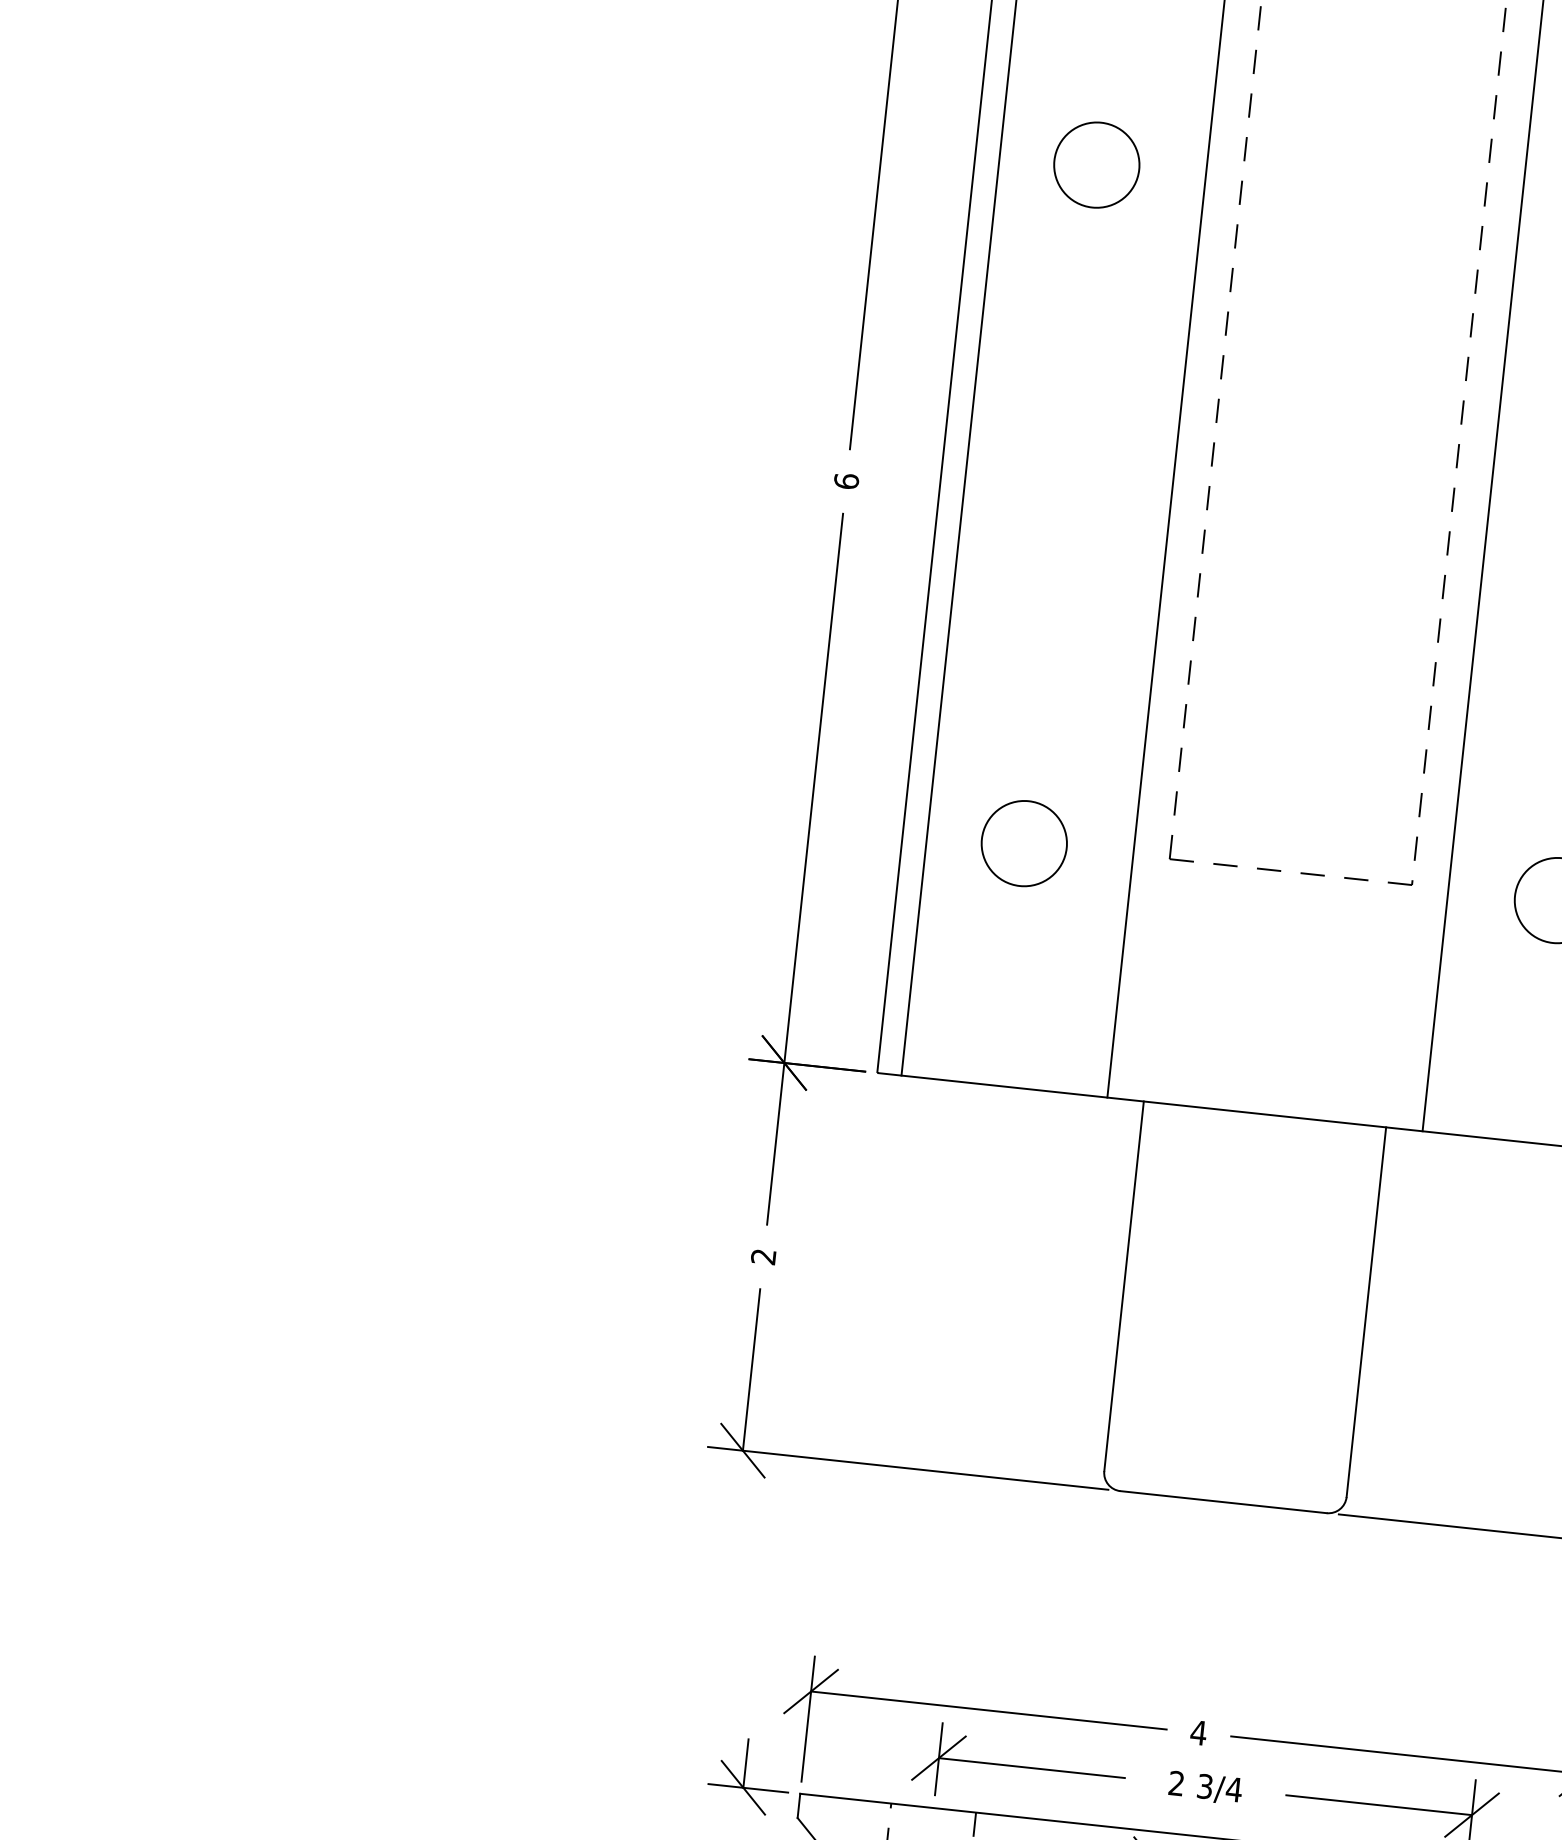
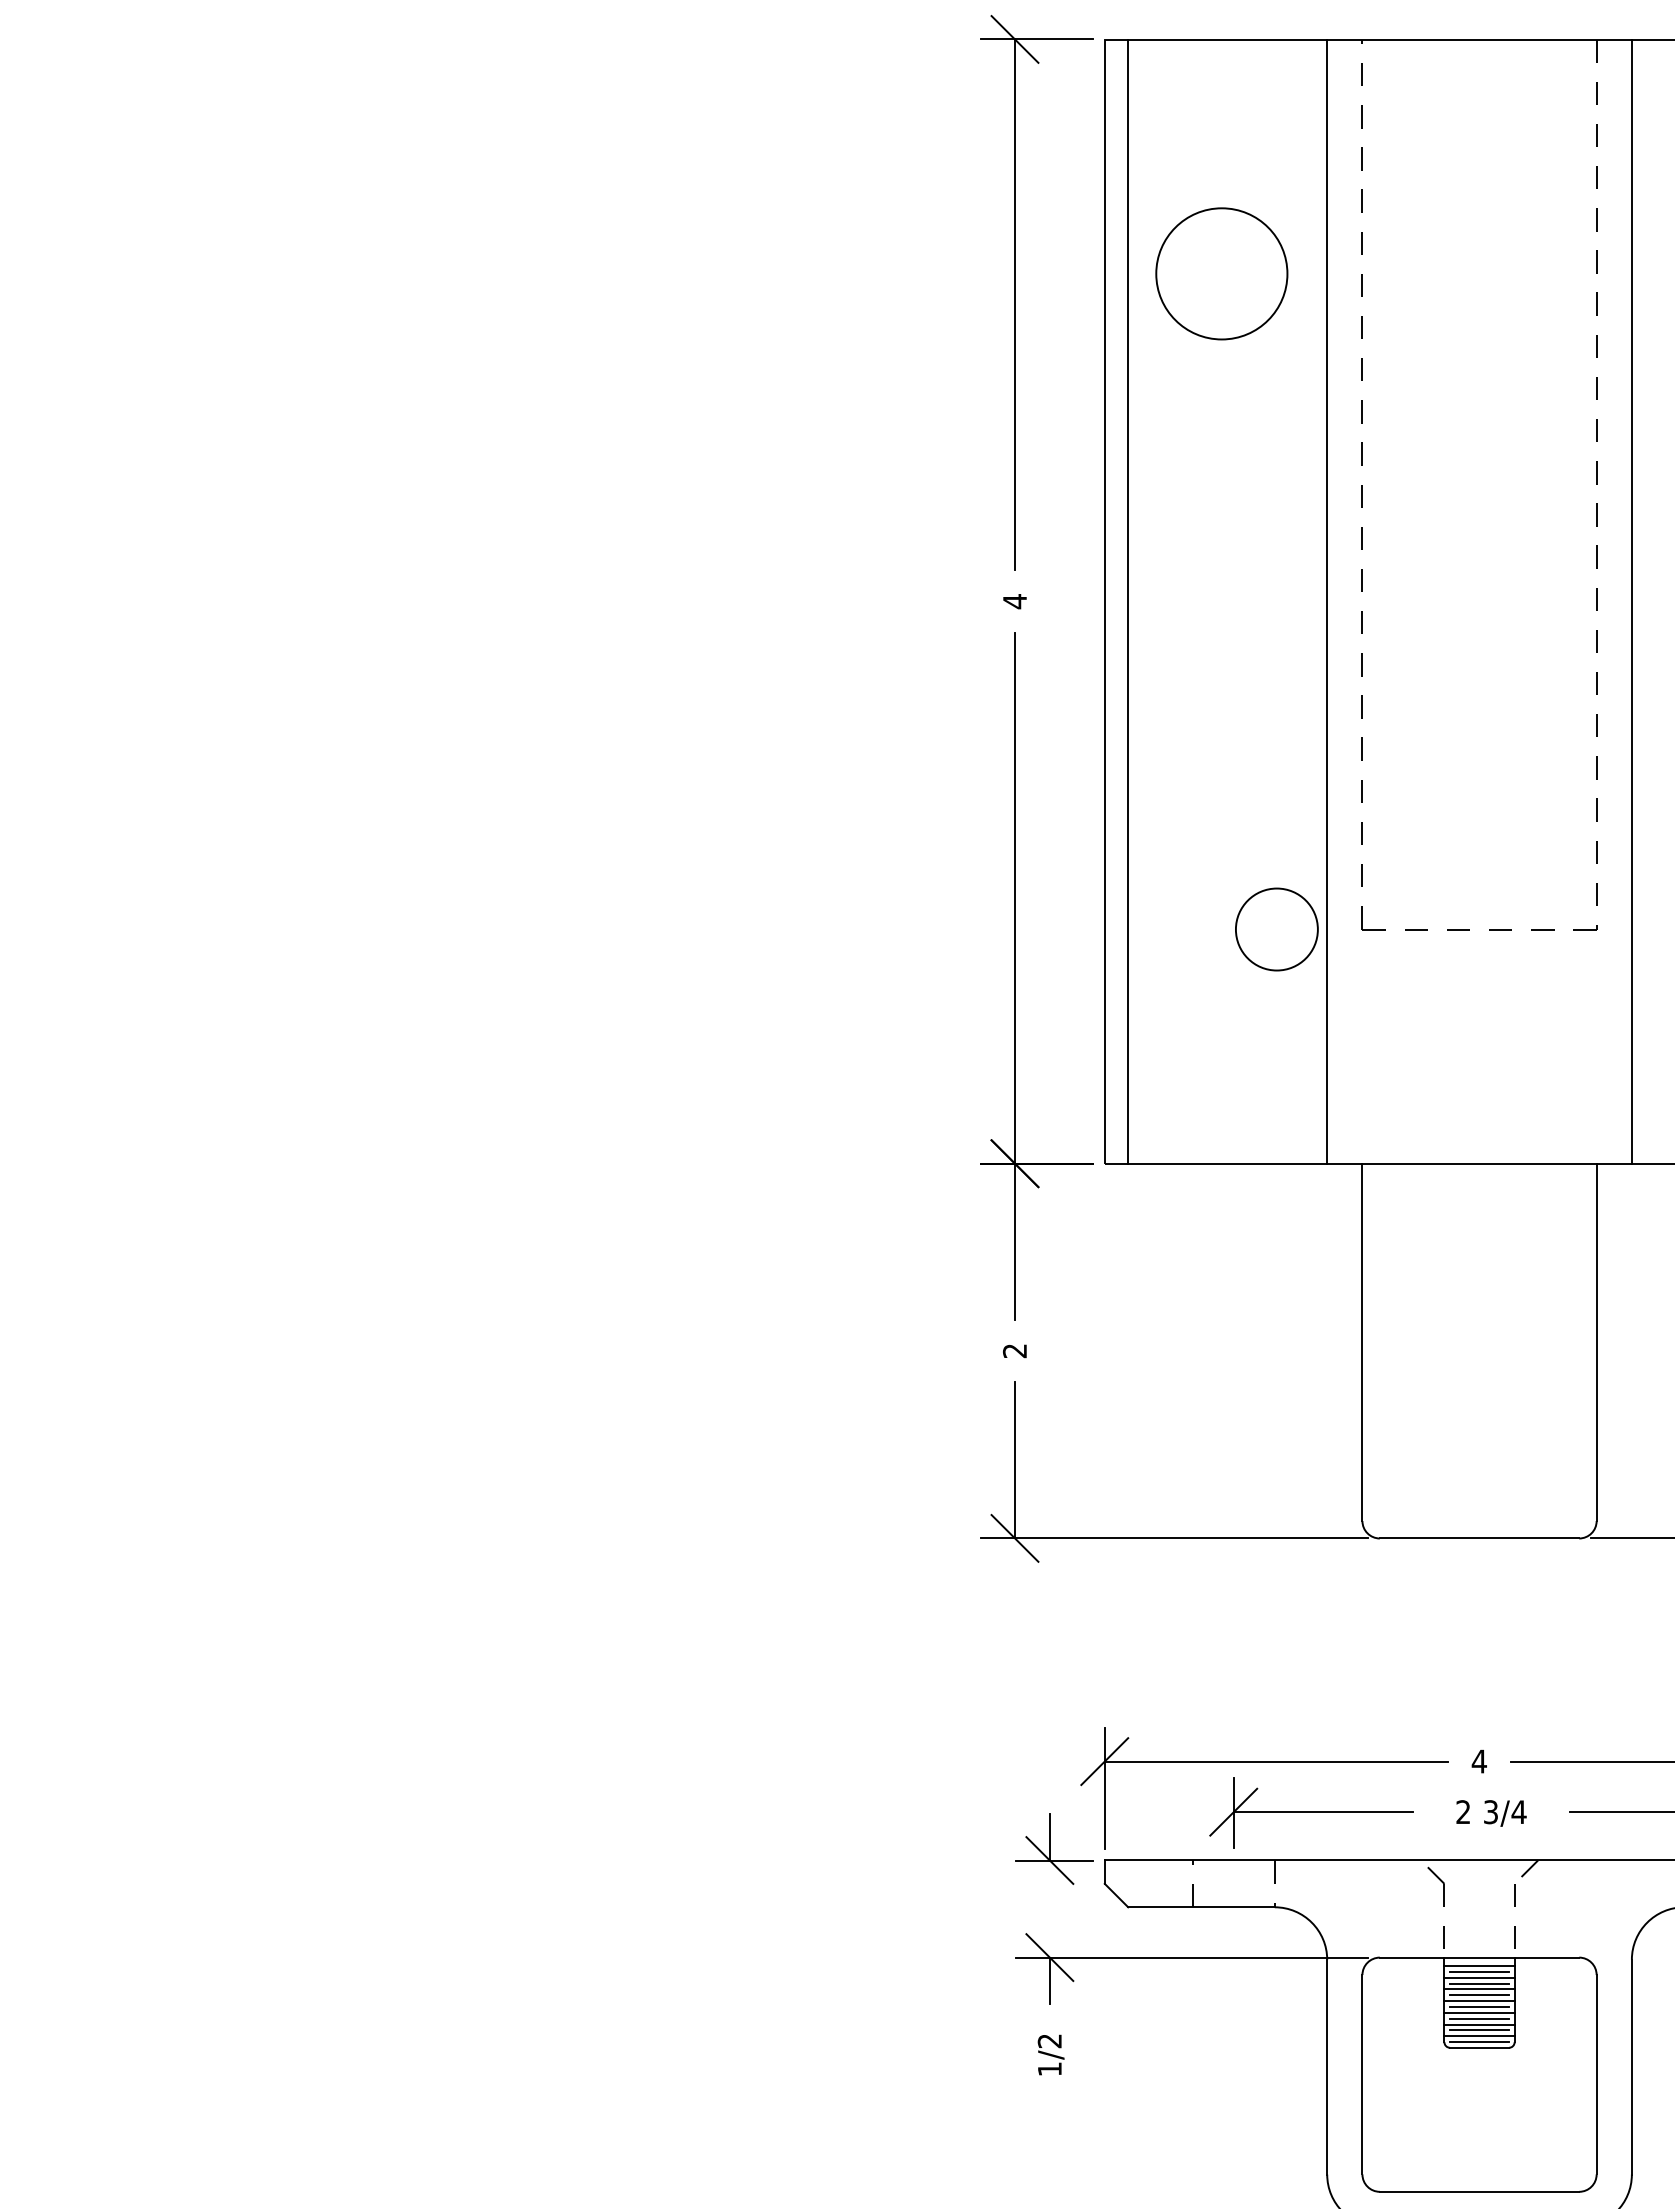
circle: (1096, 164) -> (1221, 273), size x1.6
text: (847, 481) -> (1015, 601), 6 -> 4
circle: (1023, 843) -> (1276, 929), moved

